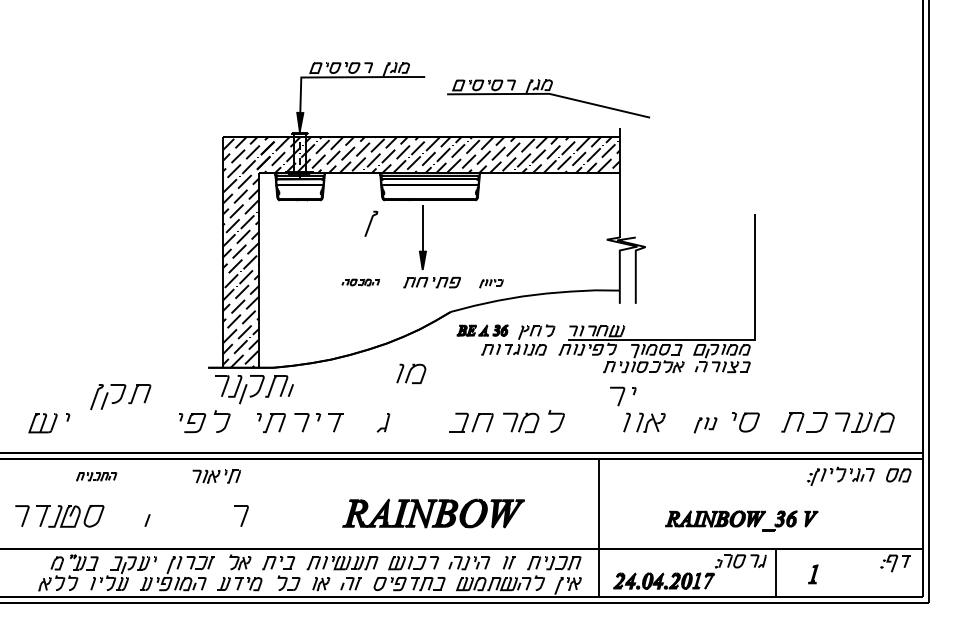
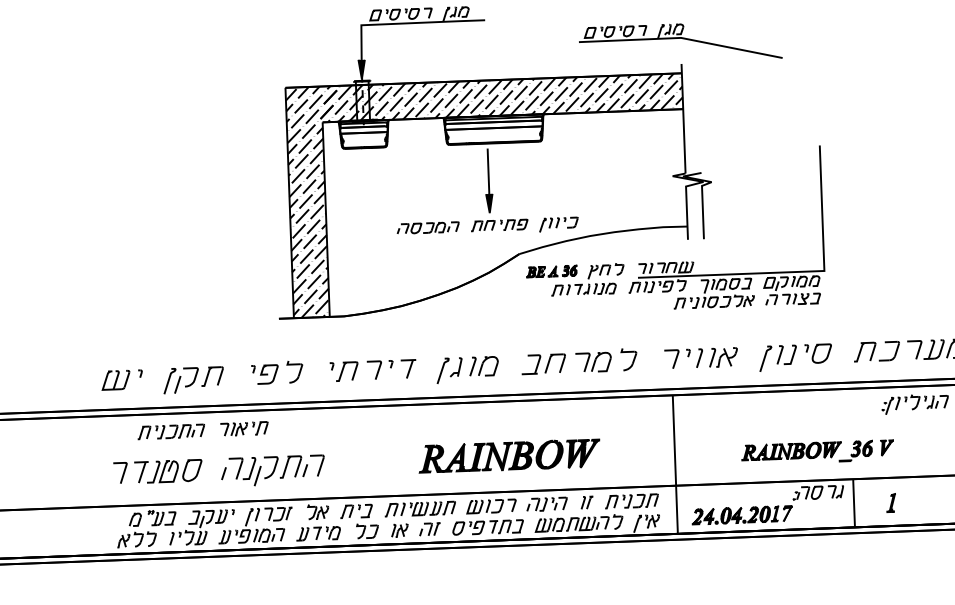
part: (548, 98) -> (680, 42), moved
curve: (371, 223) -> (443, 370), moved
part: (360, 282) -> (428, 227), size x1.67
part: (491, 283) -> (559, 224), size x1.67
part: (411, 373) -> (484, 366), moved
part: (254, 389) -> (268, 470), moved
part: (623, 396) -> (678, 358), moved
part: (120, 397) -> (193, 380), moved
part: (705, 425) -> (778, 358), size x1.67
part: (96, 476) -> (171, 431), size x1.67
part: (216, 476) -> (244, 428), moved
part: (59, 516) -> (157, 472), moved

